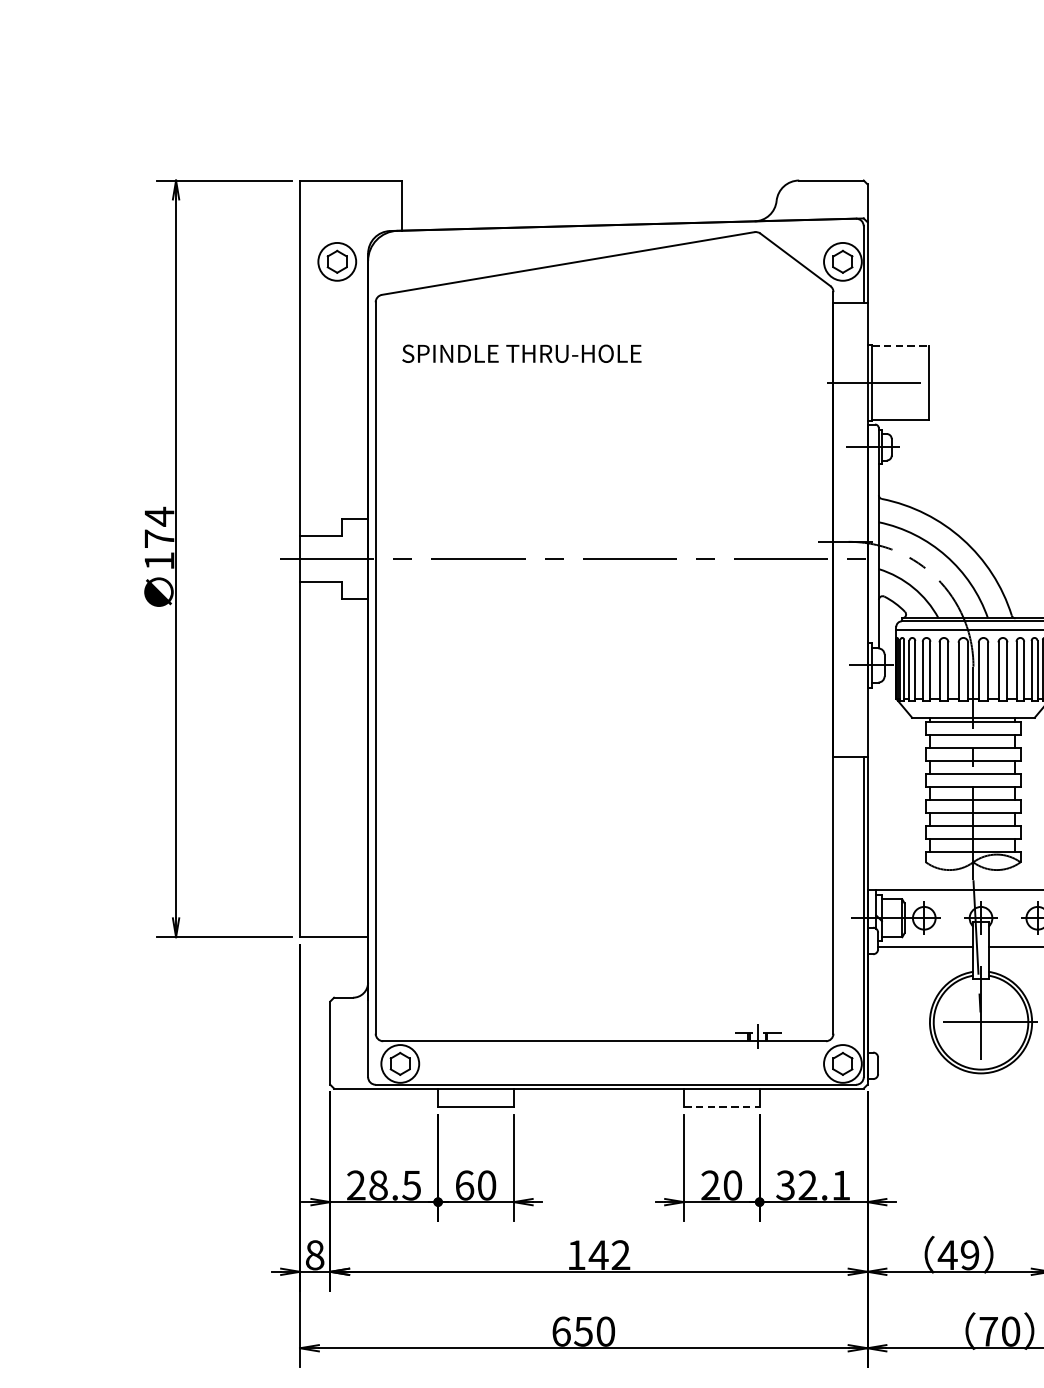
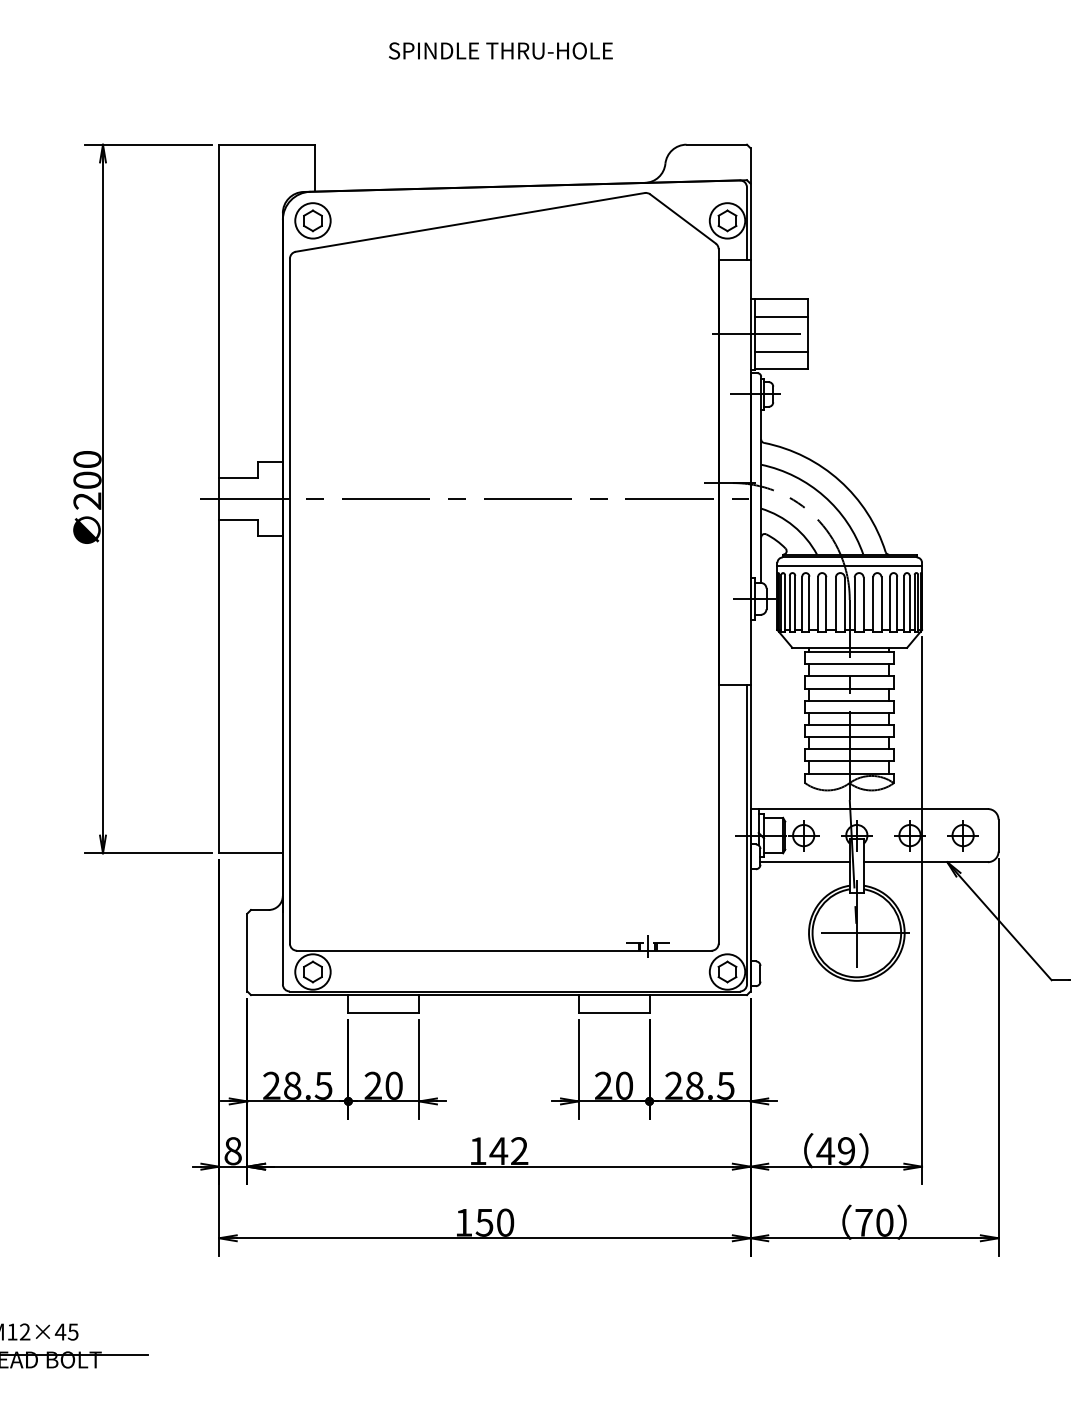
part: (336, 261) -> (312, 220), moved
line: (900, 345) -> (781, 299), dashed -> solid
text: (521, 353) -> (500, 50), moved
line: (899, 363) -> (780, 316), added
line: (899, 401) -> (780, 351), added
text: (159, 538) -> (87, 479), 174 -> 200
line: (722, 1107) -> (614, 1012), dashed -> solid
text: (464, 1185) -> (373, 1085), 60 -> 20
text: (813, 1185) -> (699, 1085), 32.1 -> 28.5
text: (561, 1331) -> (463, 1222), 650 -> 150

